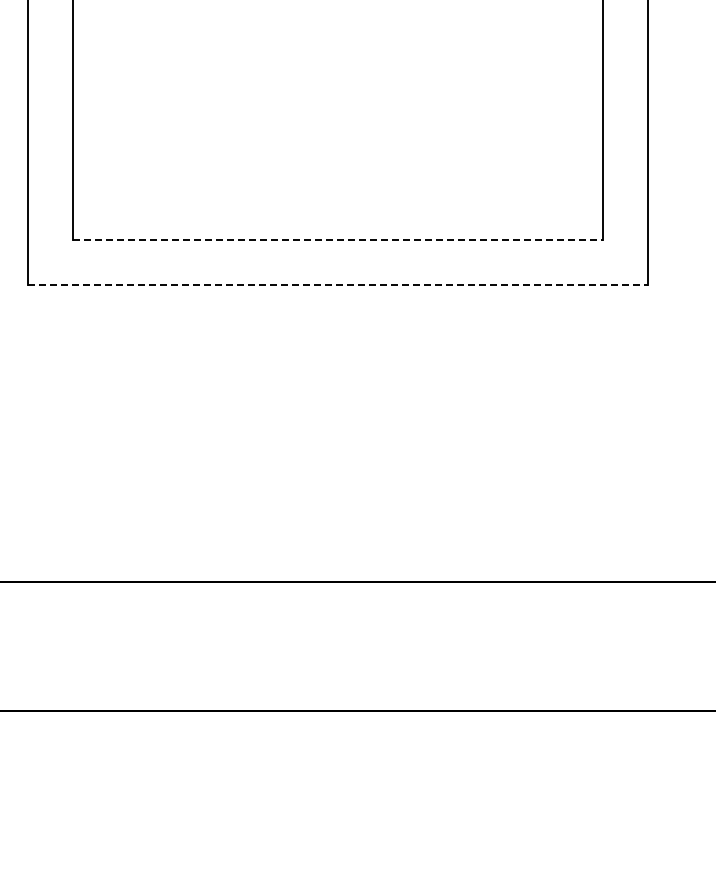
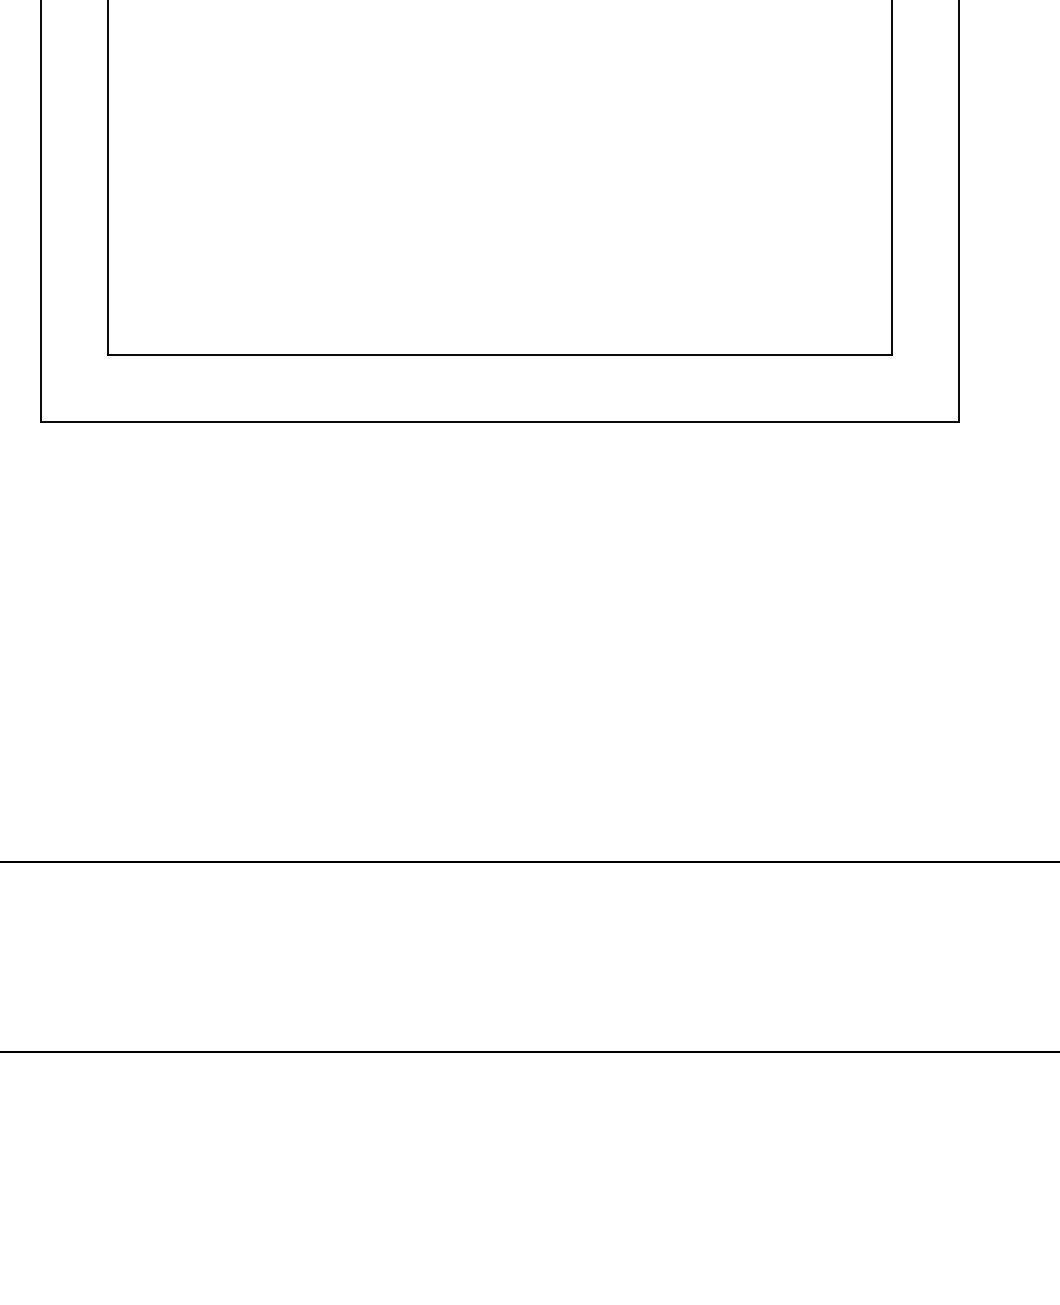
line: (338, 240) -> (501, 355), dashed -> solid
line: (338, 285) -> (501, 422), dashed -> solid

